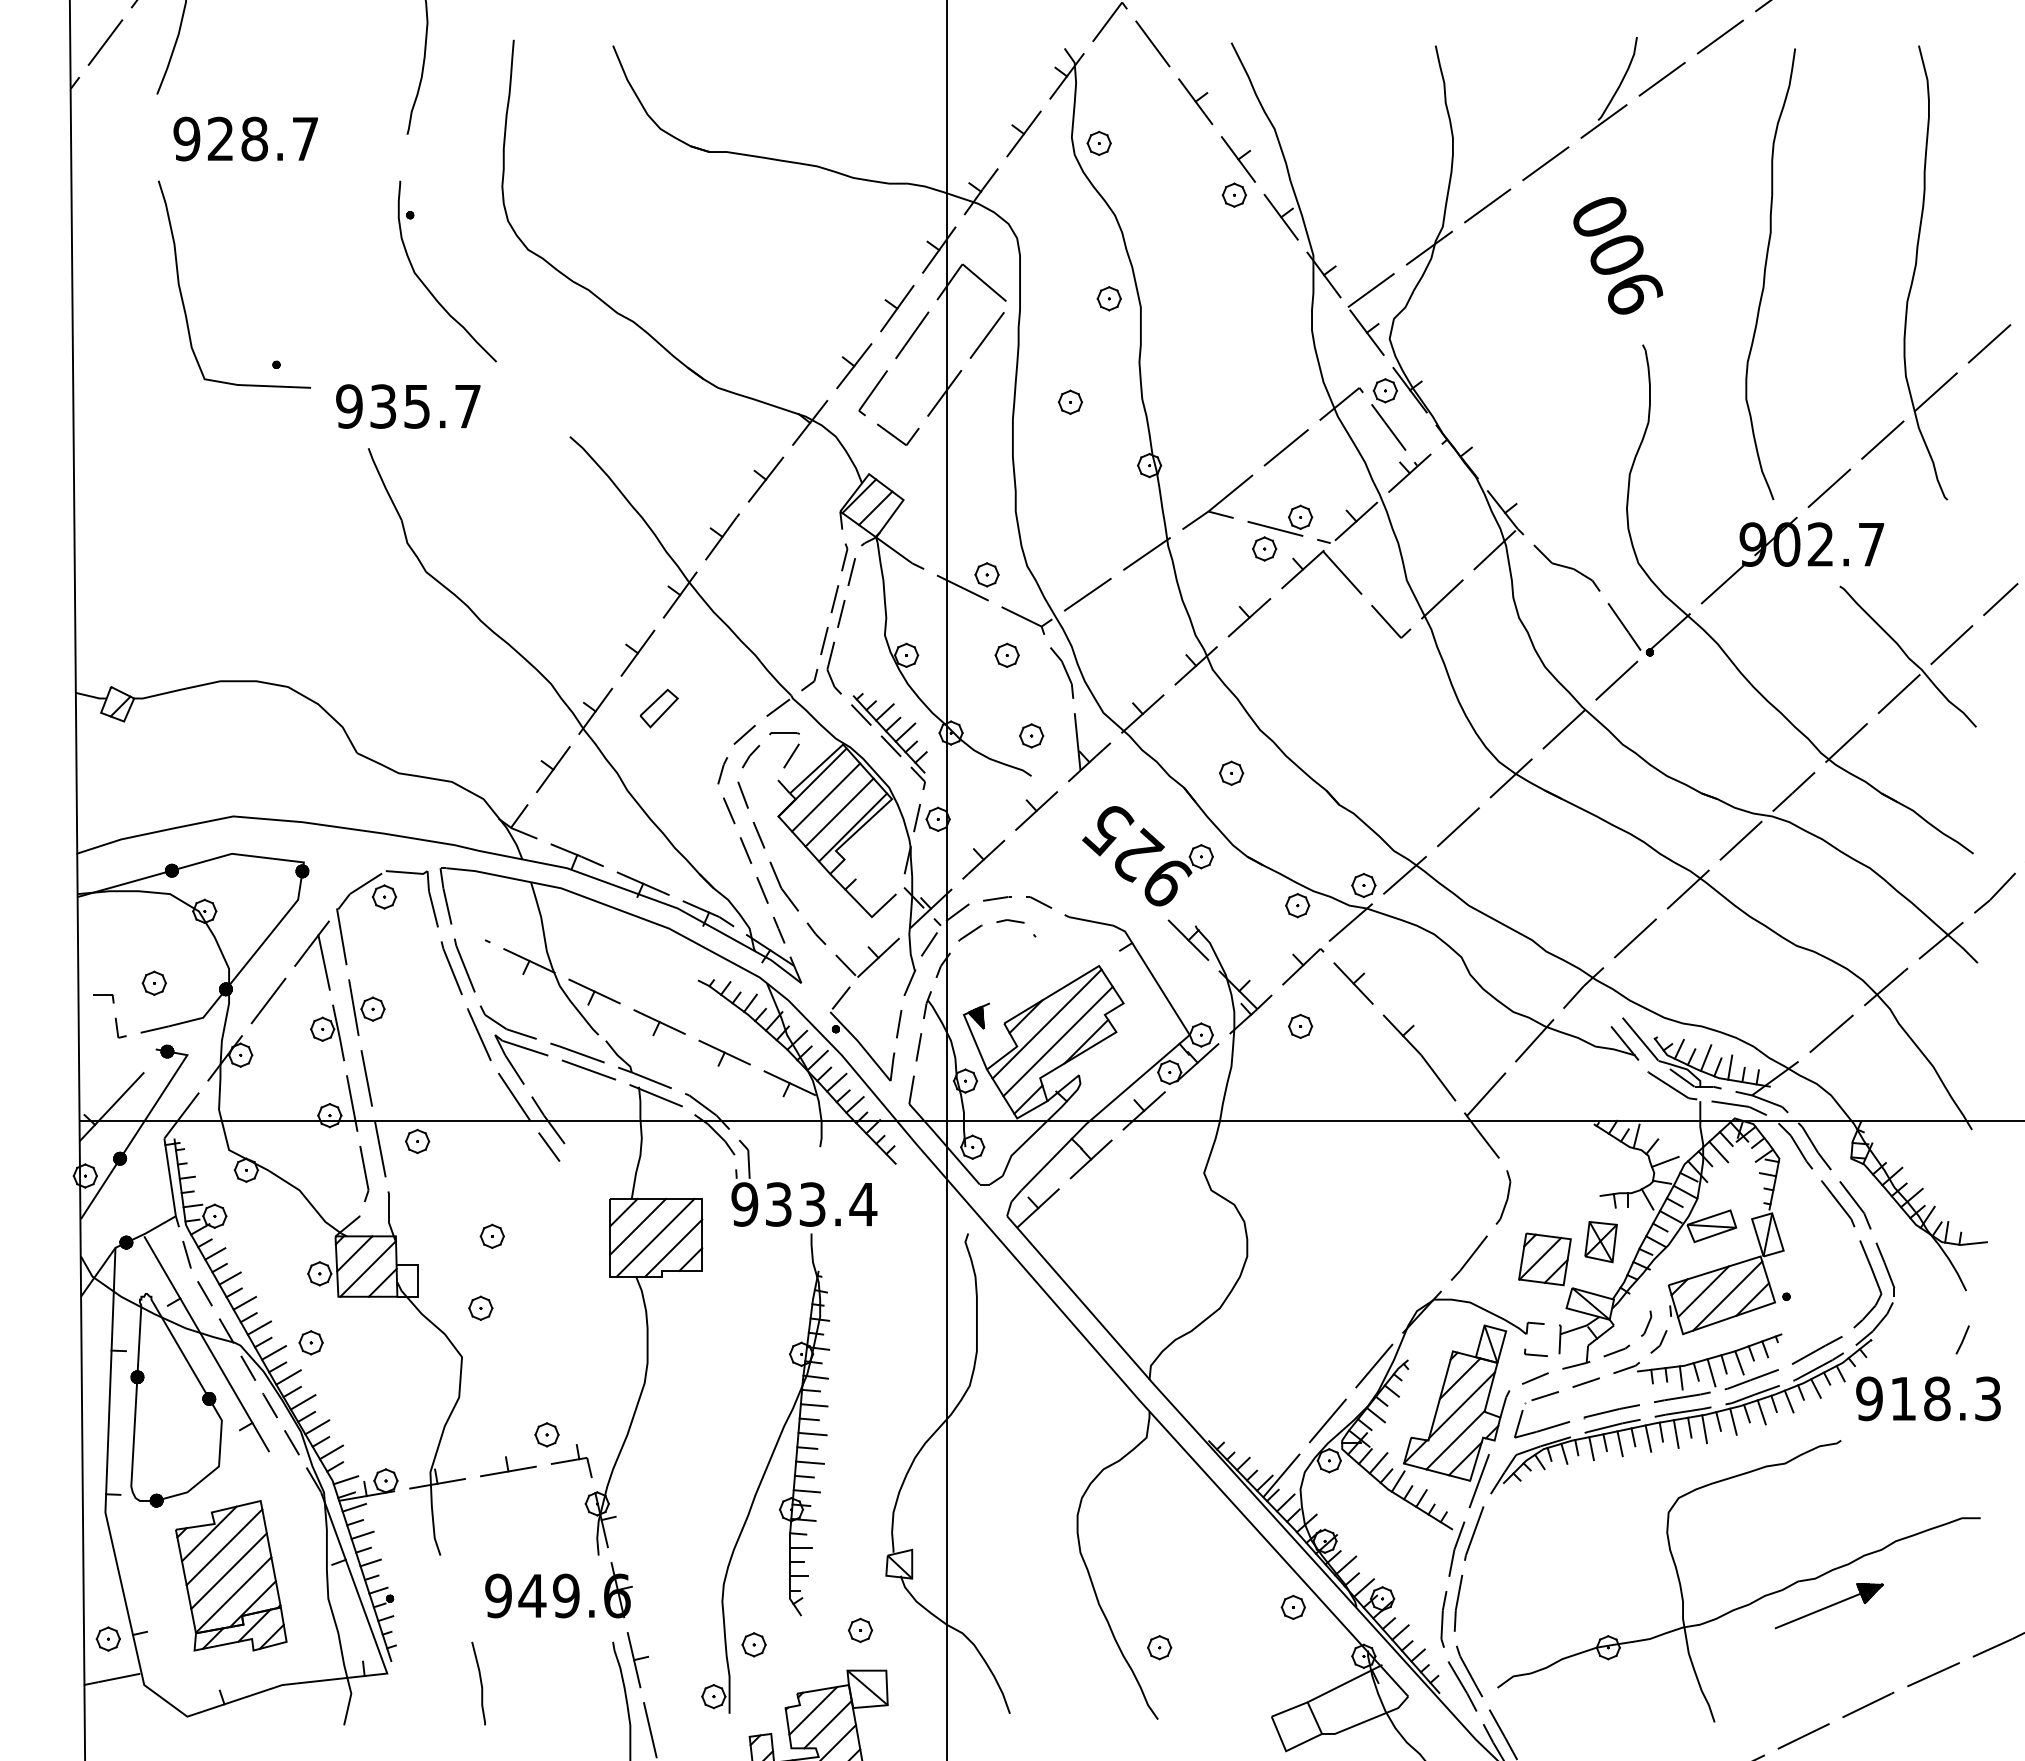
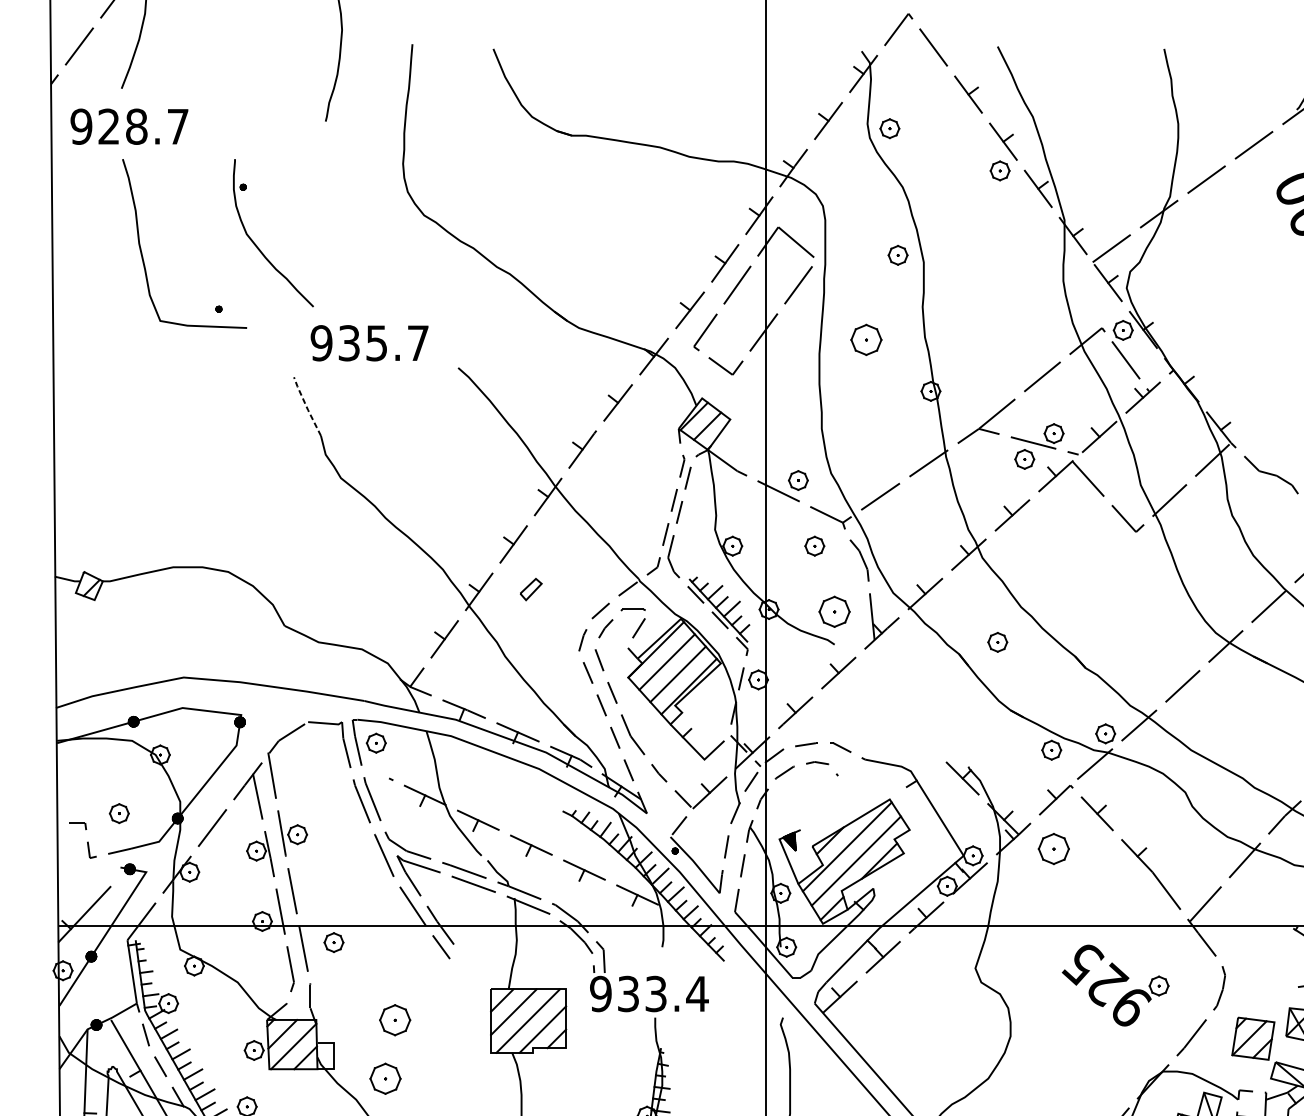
text: (245, 138) -> (129, 126), moved
part: (425, 284) -> (255, 243), moved
part: (1070, 401) -> (866, 339), size x1.6
text: (408, 406) -> (369, 343), moved
line: (383, 484) -> (306, 406), solid -> dashed
part: (659, 708) -> (531, 589), size x0.7
part: (1031, 735) -> (834, 611), size x1.6
part: (1147, 856) -> (1115, 985), moved
part: (384, 896) -> (376, 742), moved
part: (1300, 1025) -> (1054, 848), size x1.6
part: (491, 1235) -> (394, 1019), size x1.6
part: (480, 1307) -> (385, 1077), size x1.6

